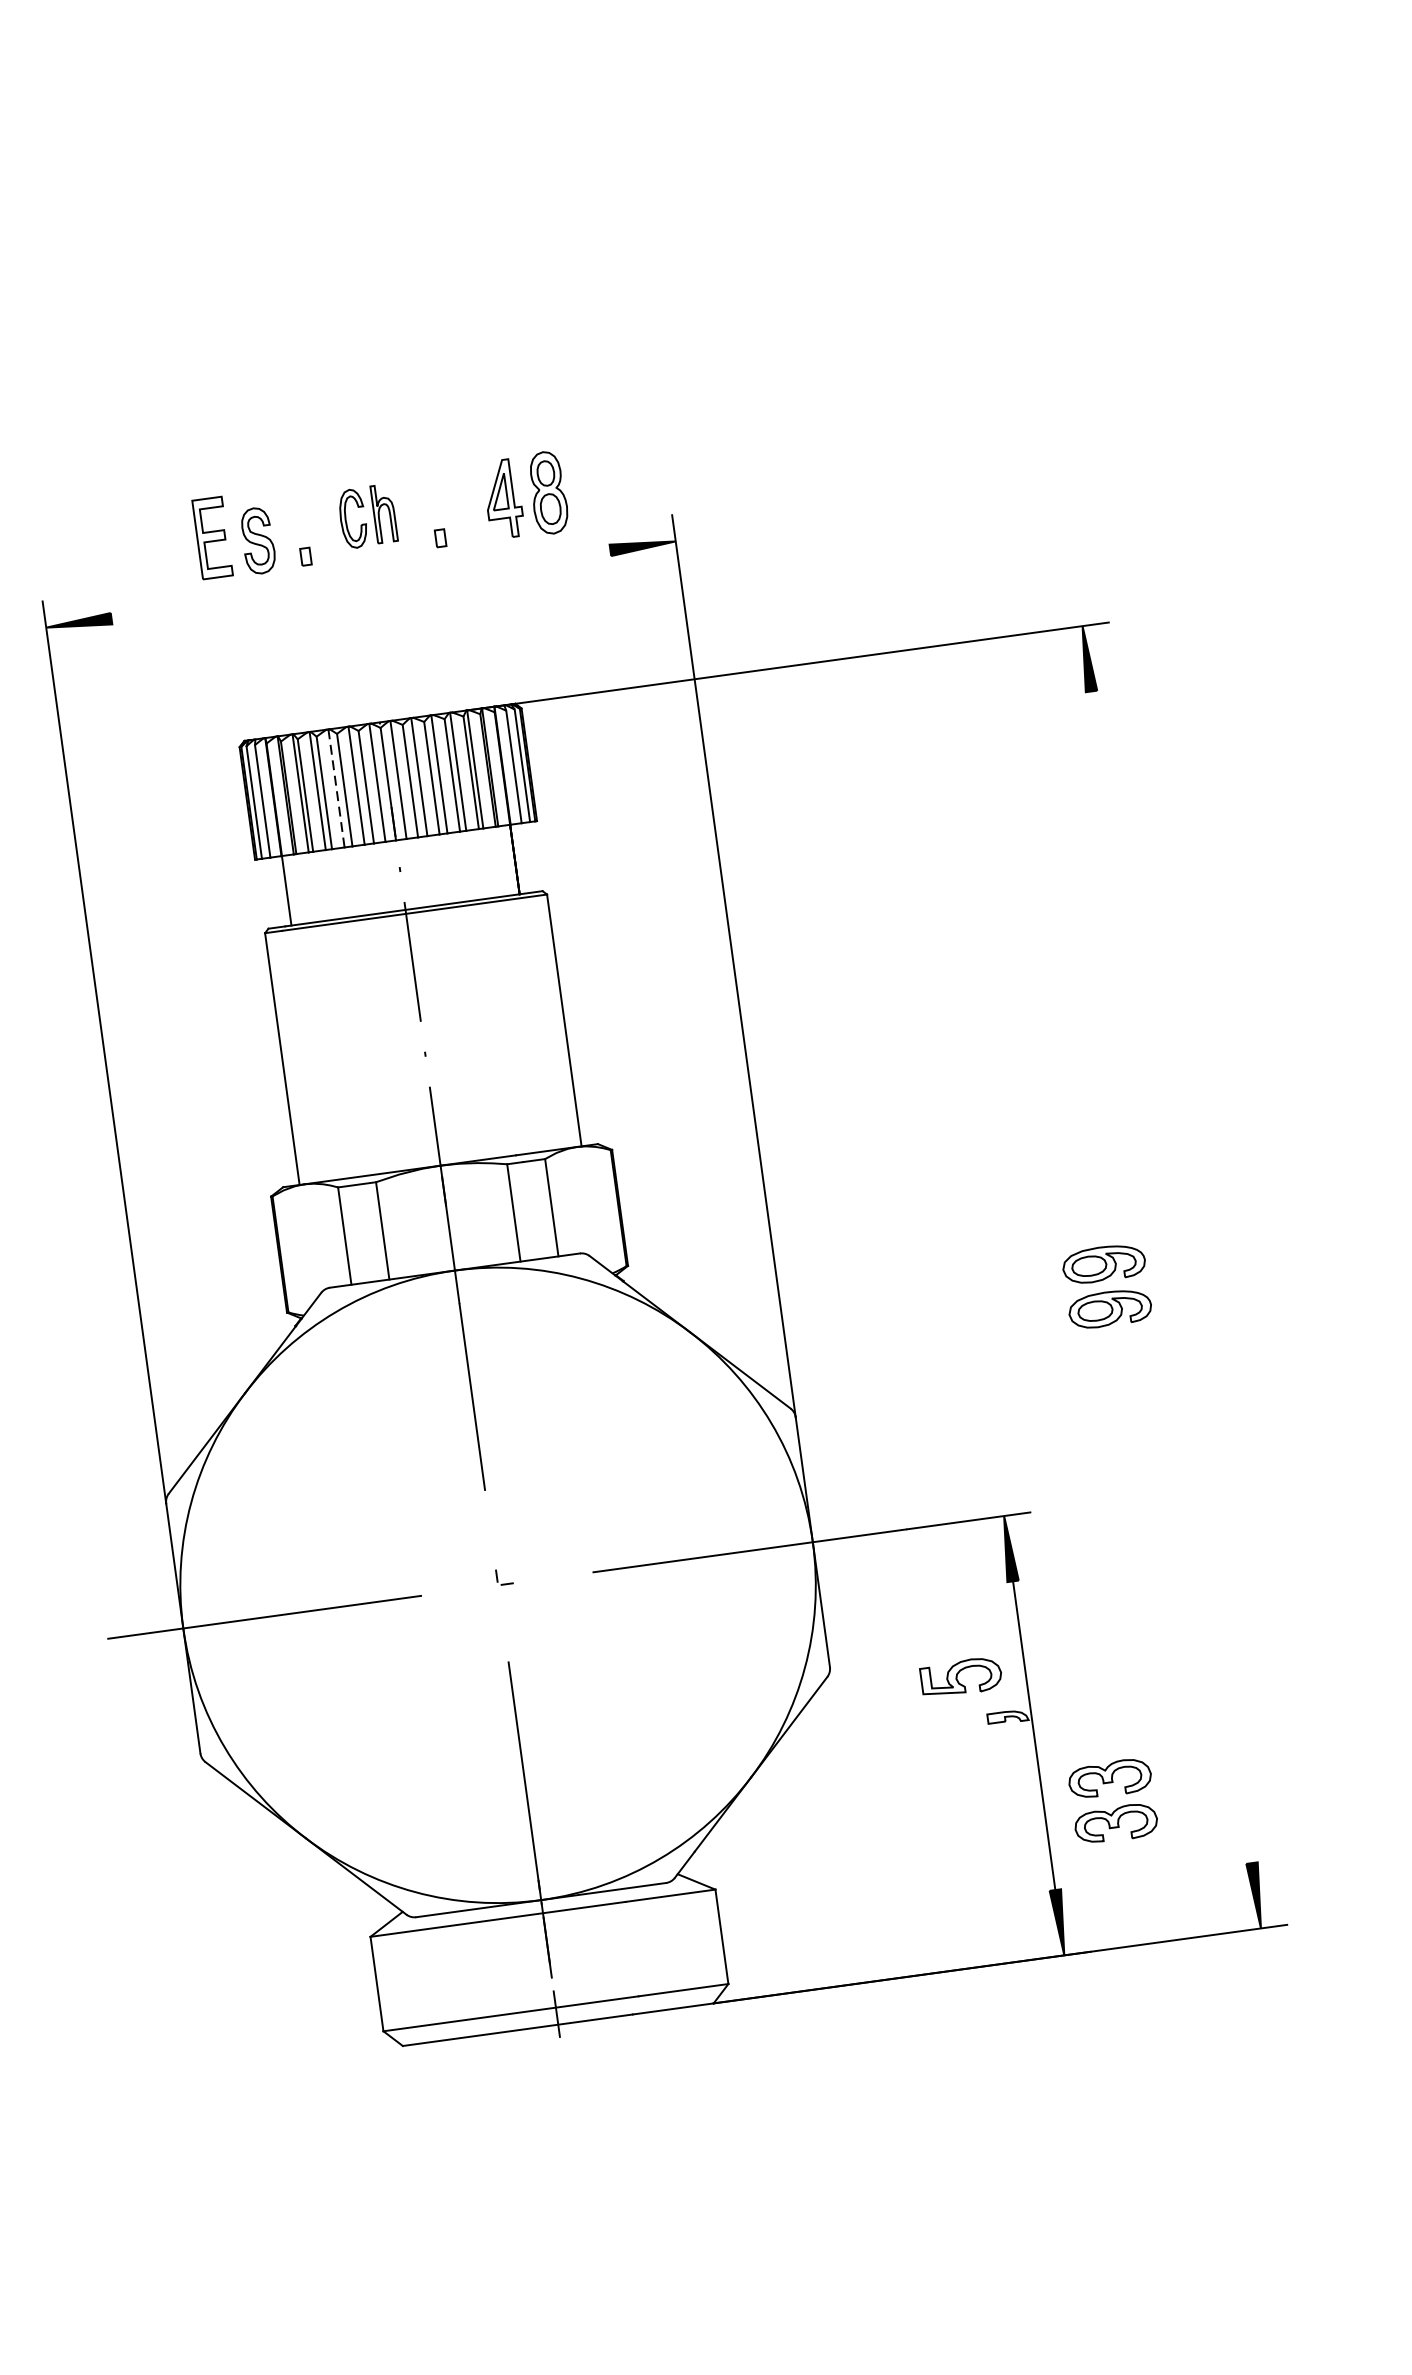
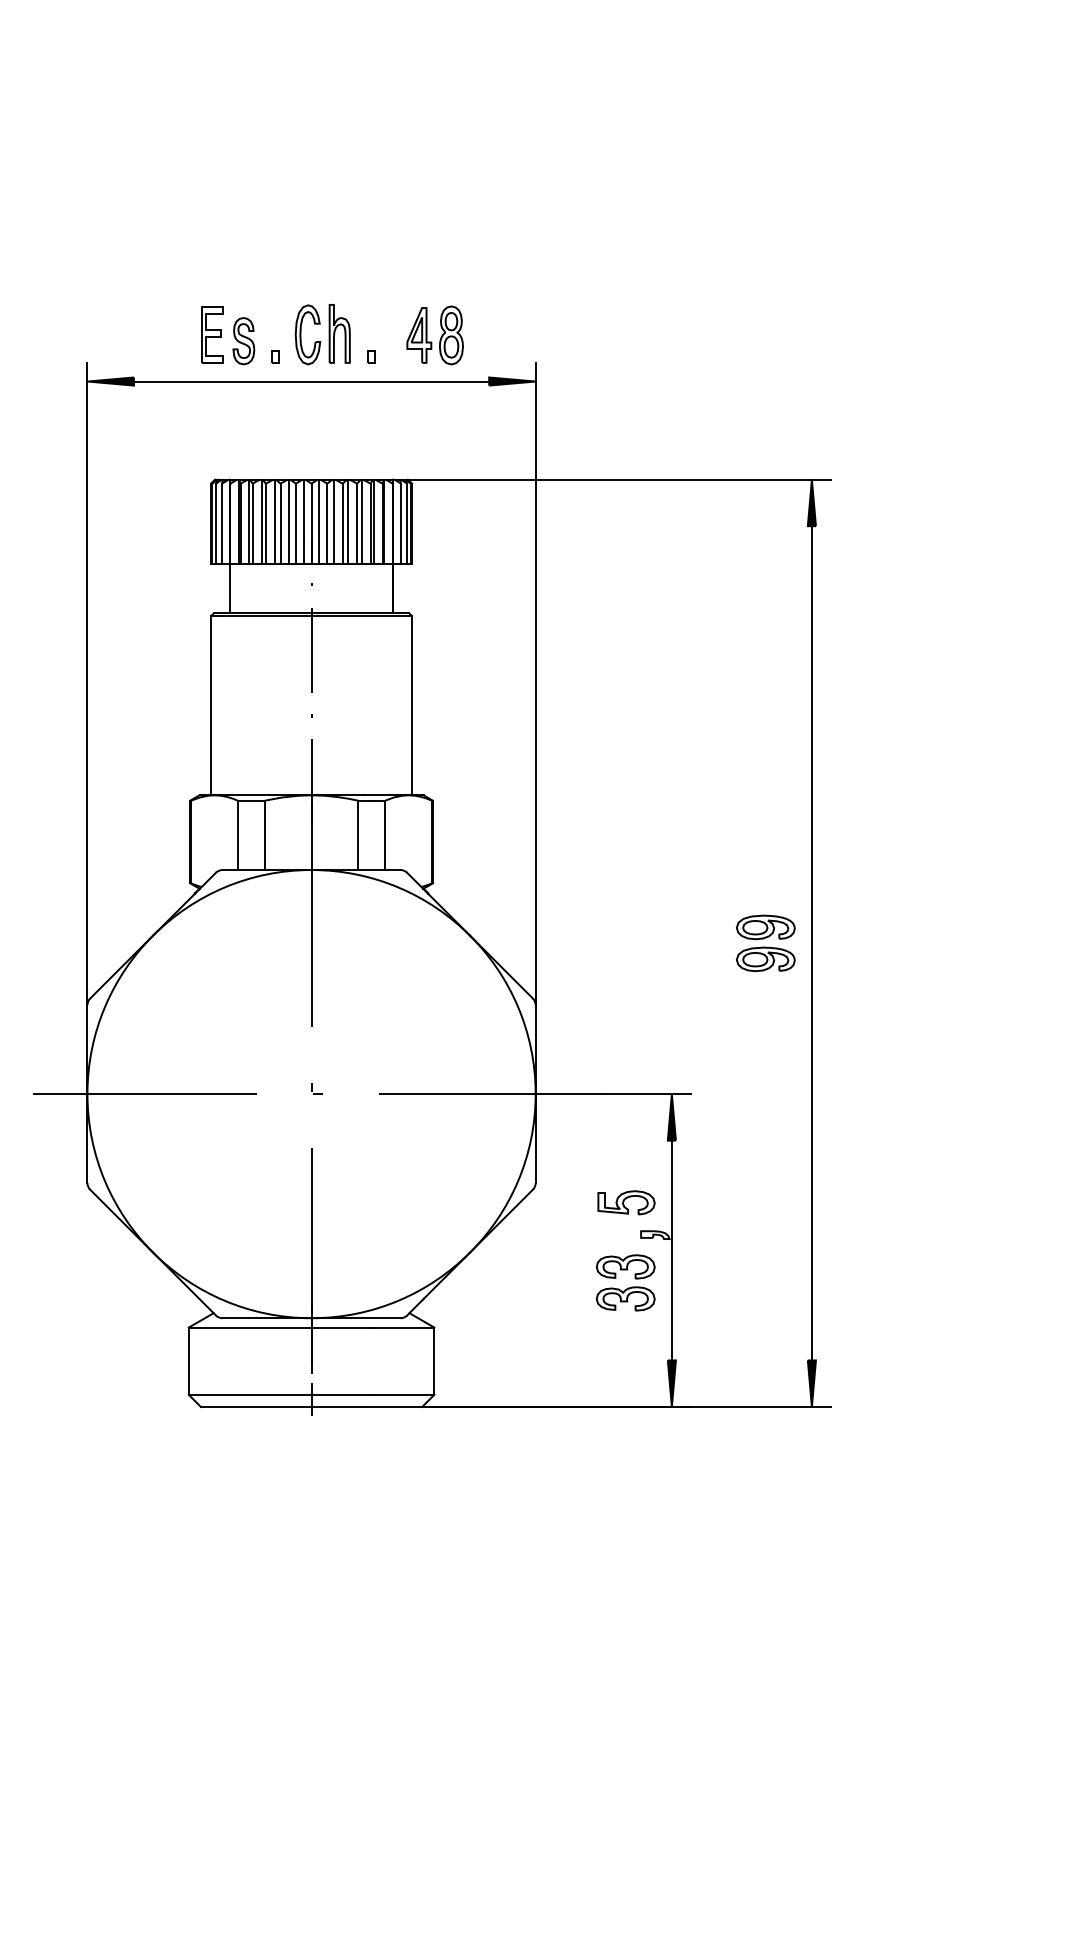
part: (367, 516) -> (322, 334), size x1.43
line: (360, 584) -> (311, 381), added
line: (336, 789) -> (274, 522), dashed -> solid
line: (1171, 1277) -> (811, 943), added
part: (1112, 1800) -> (625, 1282), moved

